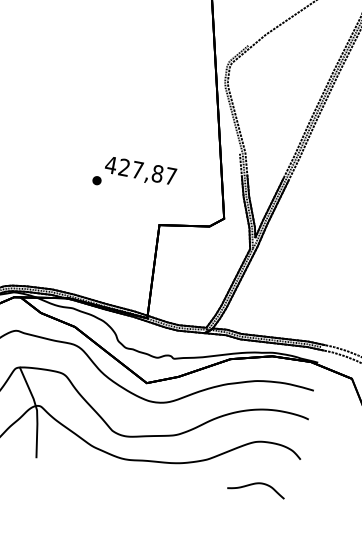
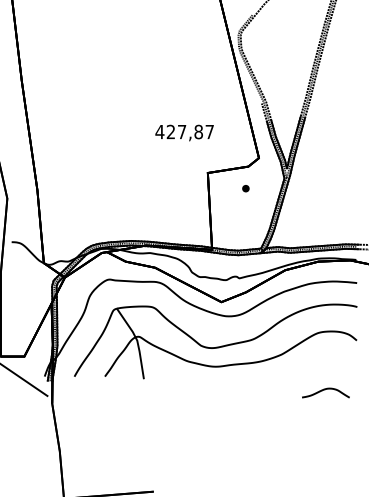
part: (96, 180) -> (245, 188), moved
curve: (256, 484) -> (325, 390), moved

